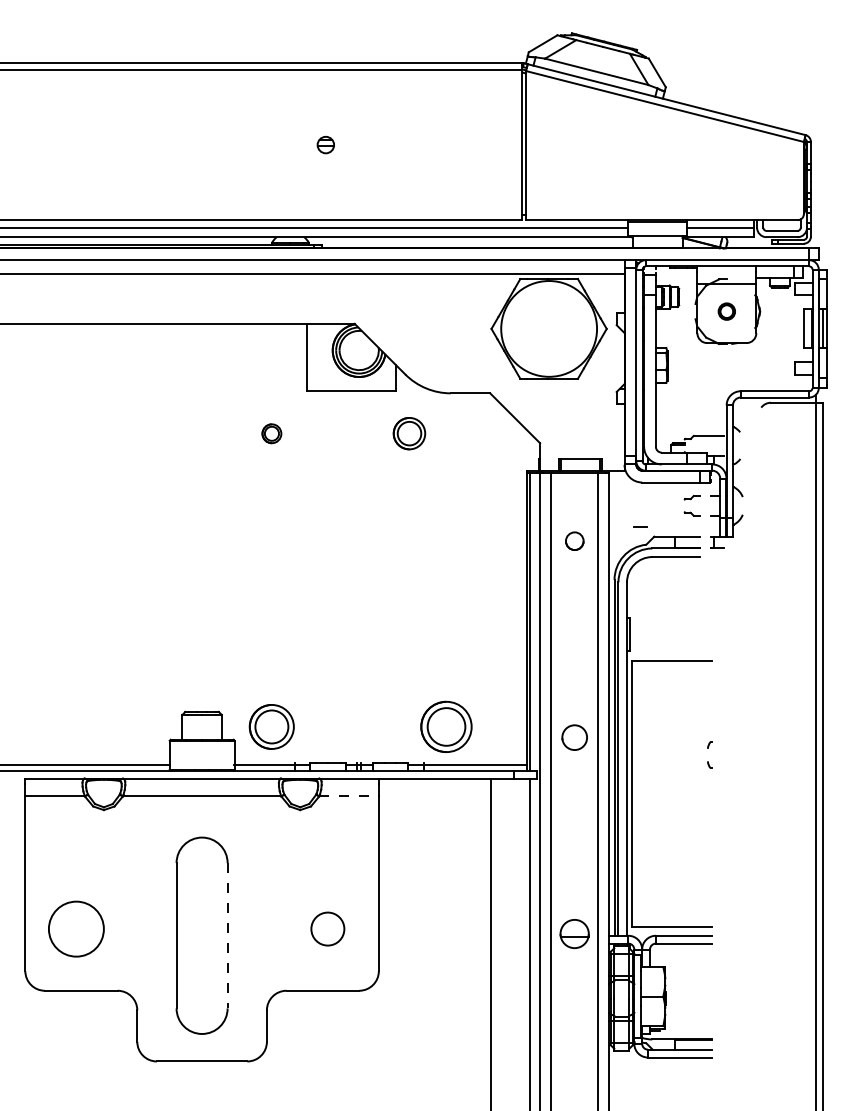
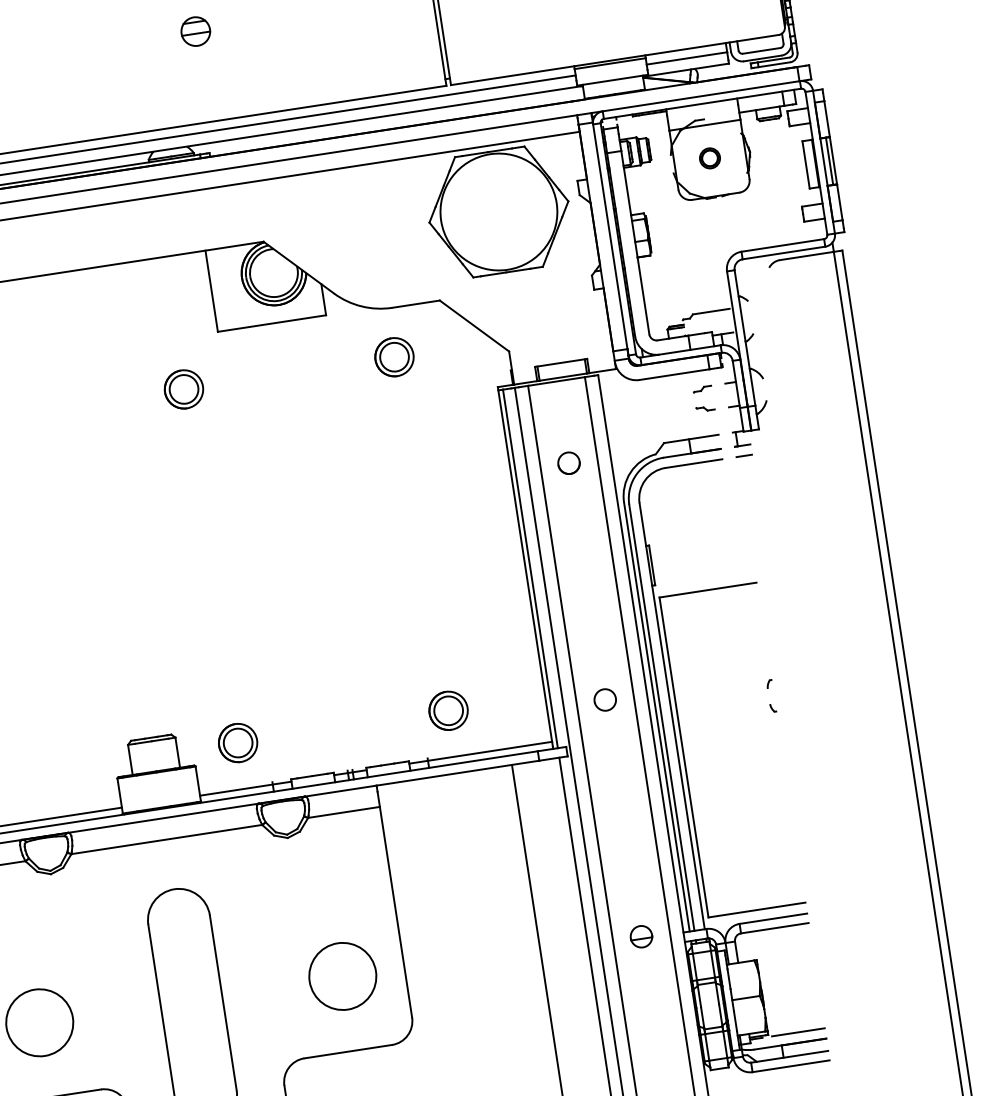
part: (325, 144) -> (195, 30), size x1.43
part: (271, 433) -> (183, 389), size x1.67
part: (409, 433) -> (394, 357), moved
line: (640, 526) -> (743, 455), moved
part: (271, 726) -> (237, 742), size x0.71
part: (446, 726) -> (448, 710), size x0.62
part: (574, 737) -> (604, 699), size x0.71
line: (349, 796) -> (344, 812), dashed -> solid
circle: (327, 928) -> (342, 975), size x1.67
part: (574, 933) -> (641, 936), size x0.62
line: (227, 935) -> (223, 1002), dashed -> solid
line: (689, 1030) -> (797, 1031), added

